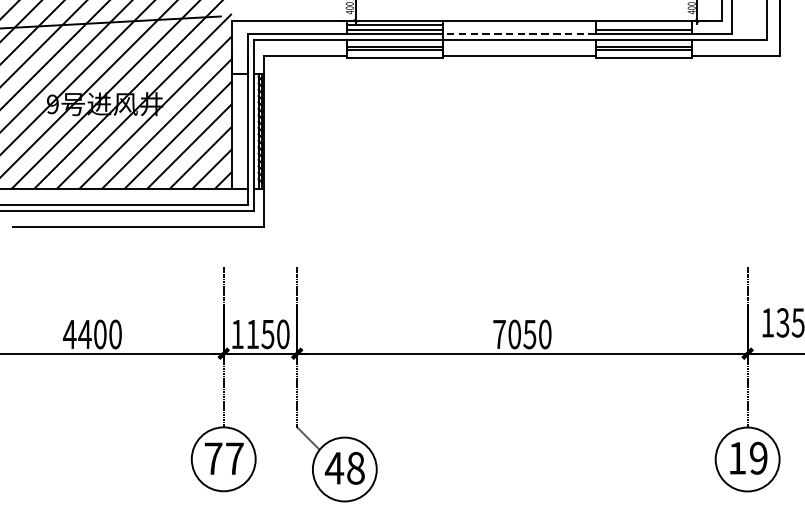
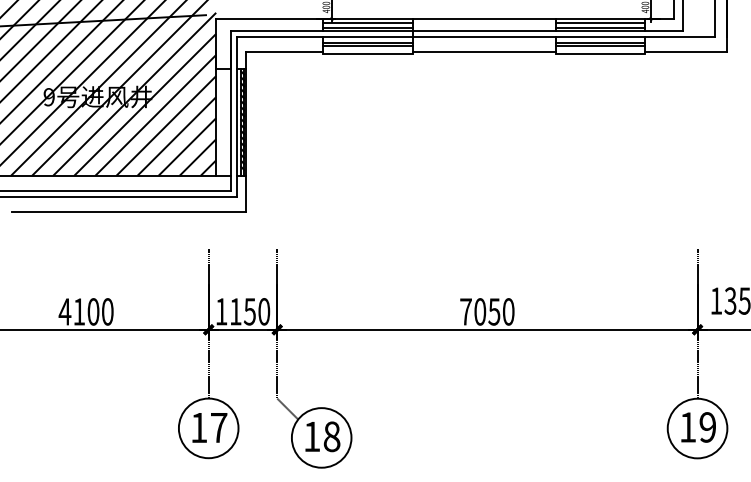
line: (643, 24) -> (600, 22), added
line: (519, 33) -> (484, 31), dashed -> solid
text: (84, 334) -> (78, 311), 4400 -> 4100
text: (213, 458) -> (199, 427), 77 -> 17
text: (334, 468) -> (312, 436), 48 -> 18

